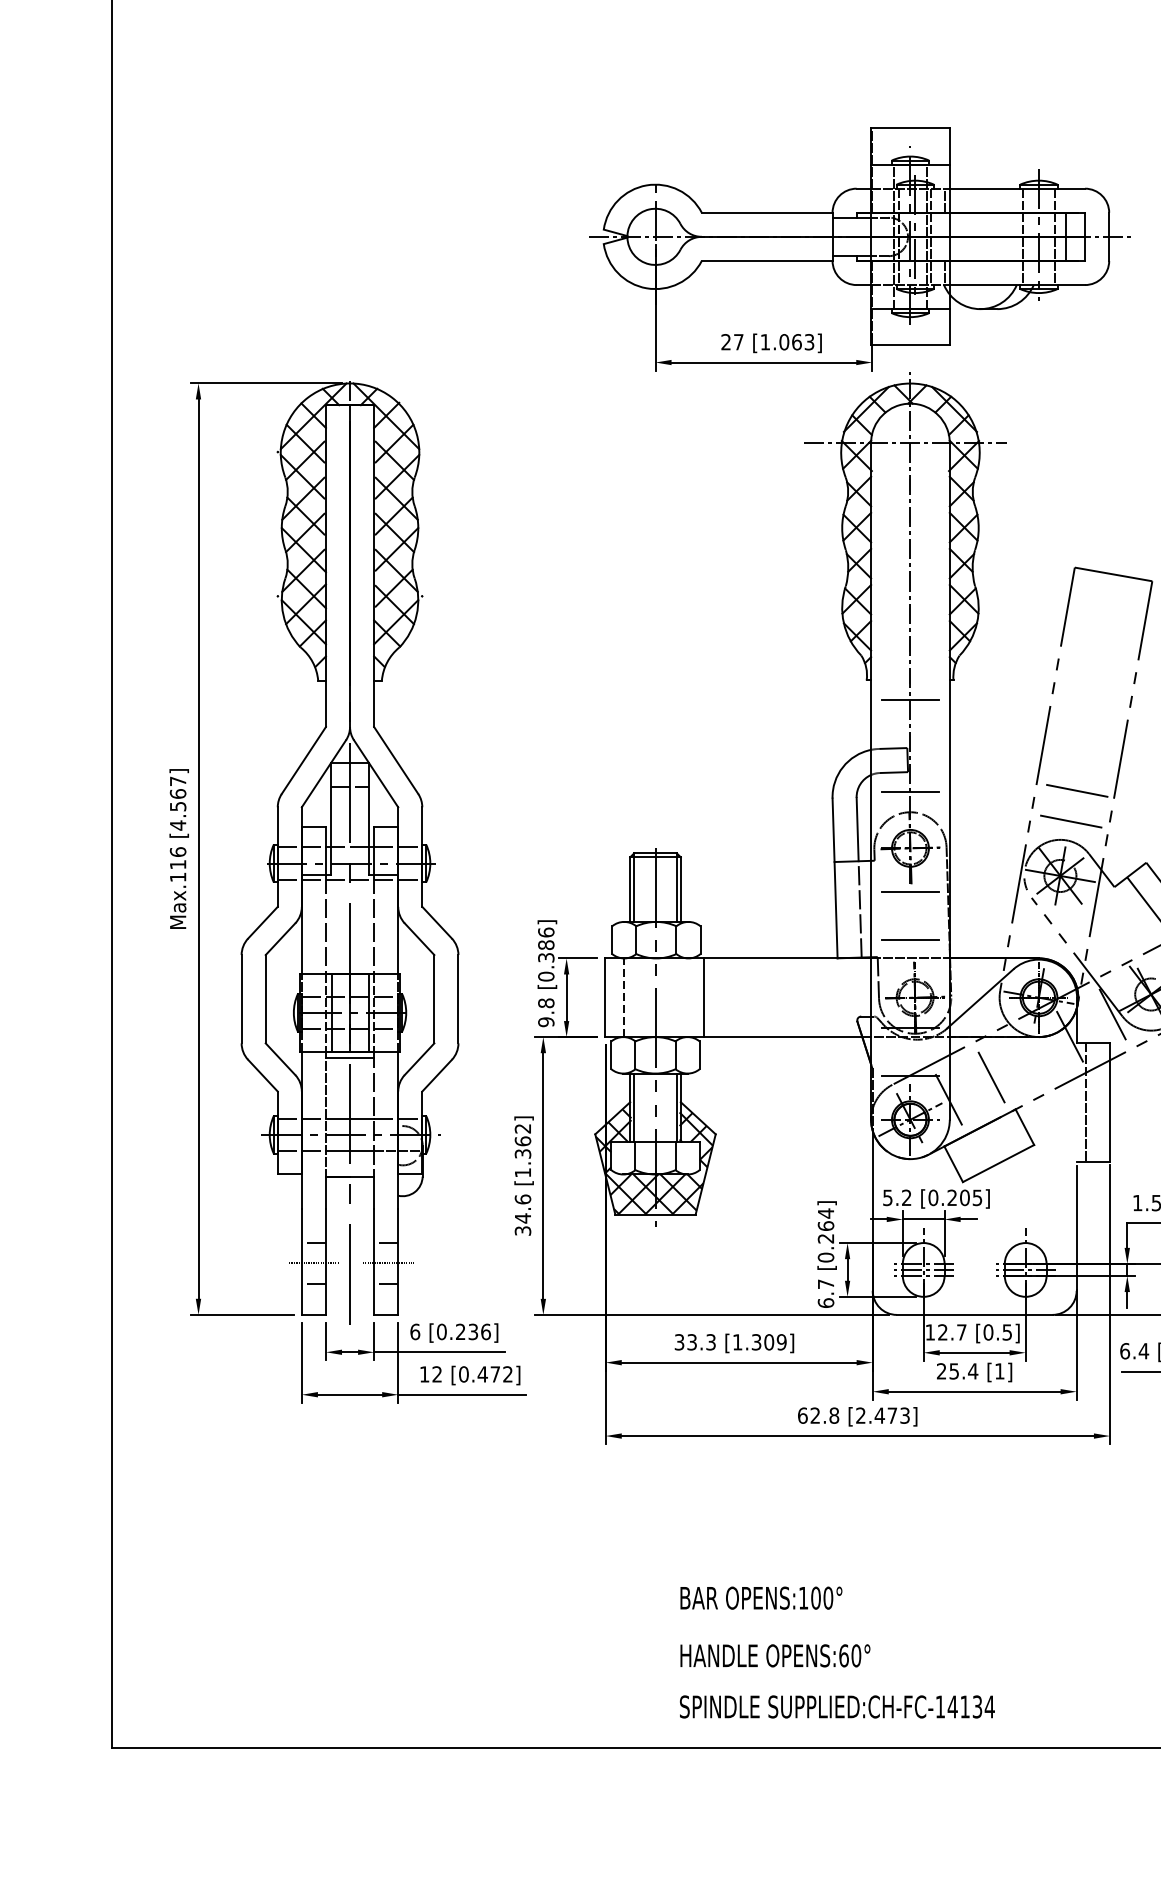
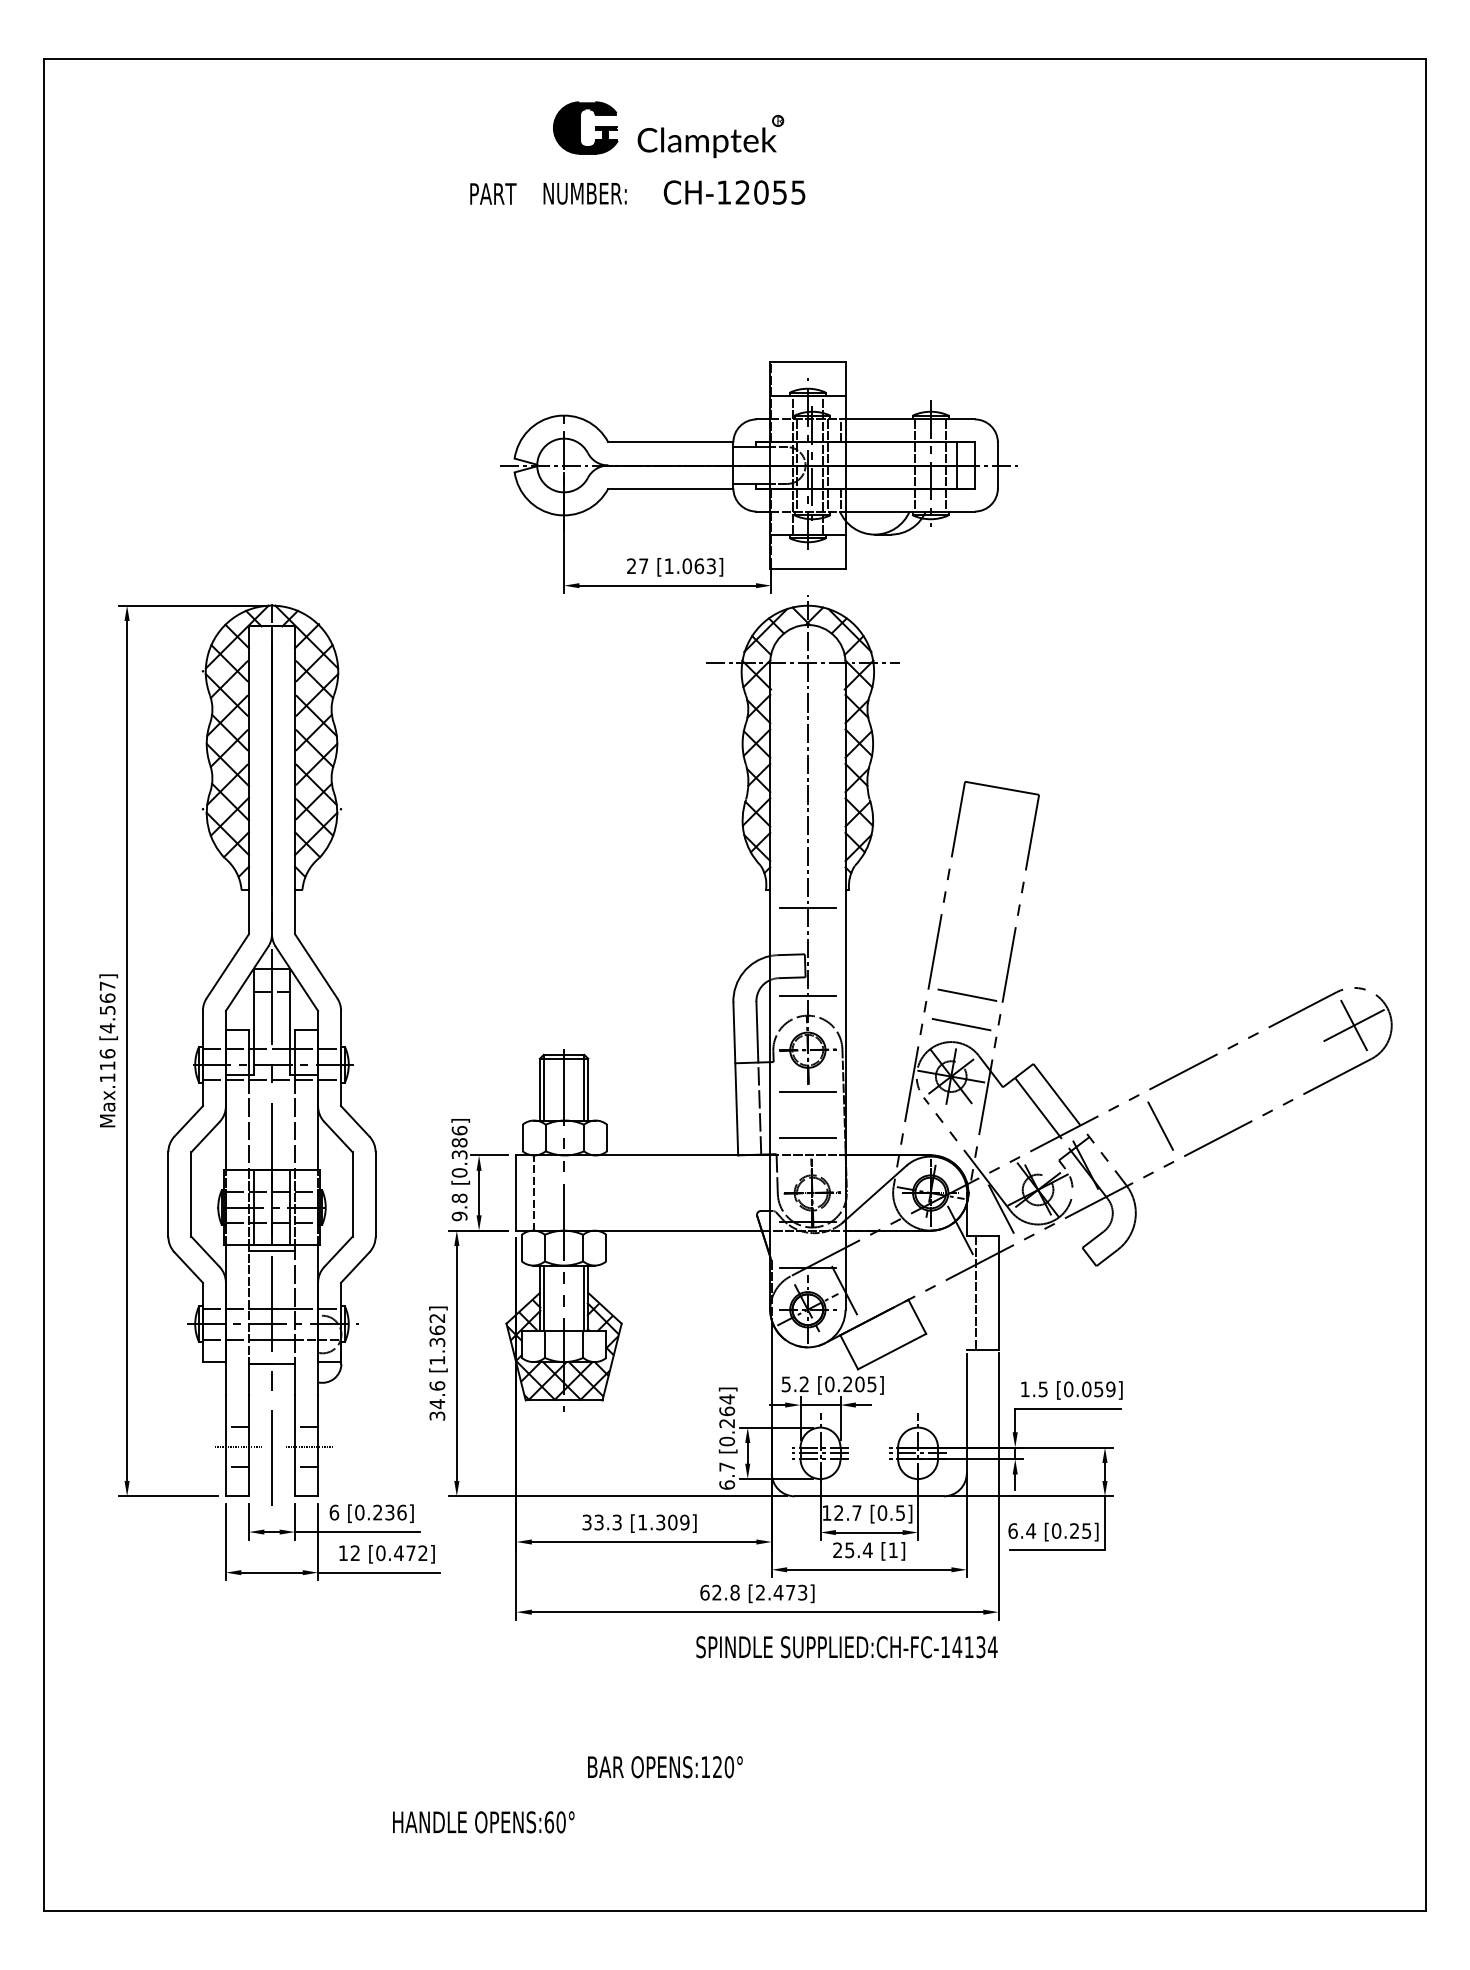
line: (704, 997) -> (610, 1192), removed
line: (991, 1076) -> (885, 1268), removed
text: (815, 1598) -> (717, 1767), OPENS:100° -> OPENS:120°
text: (775, 1656) -> (483, 1822), moved
text: (836, 1707) -> (846, 1647), moved

